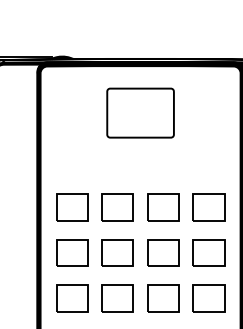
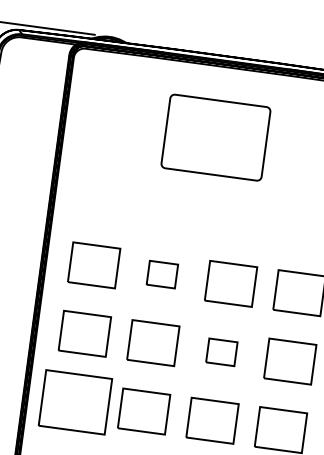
part: (117, 207) -> (162, 274), size x0.6
part: (163, 252) -> (222, 351), size x0.6
part: (72, 298) -> (76, 402), size x1.4

